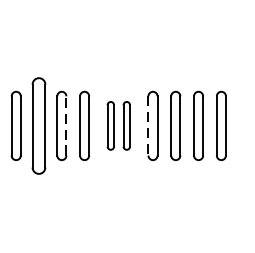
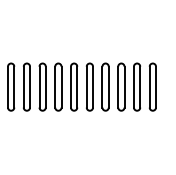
part: (38, 125) -> (26, 86), size x0.71
line: (65, 125) -> (45, 86), dashed -> solid
part: (118, 125) -> (81, 86), size x1.43
line: (148, 126) -> (102, 87), dashed -> solid

